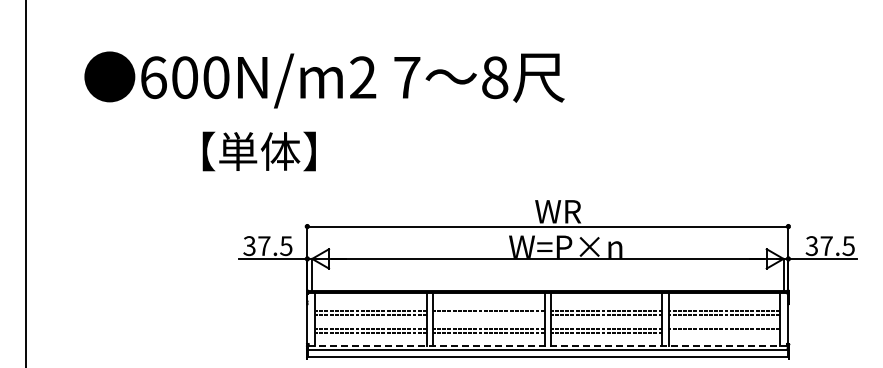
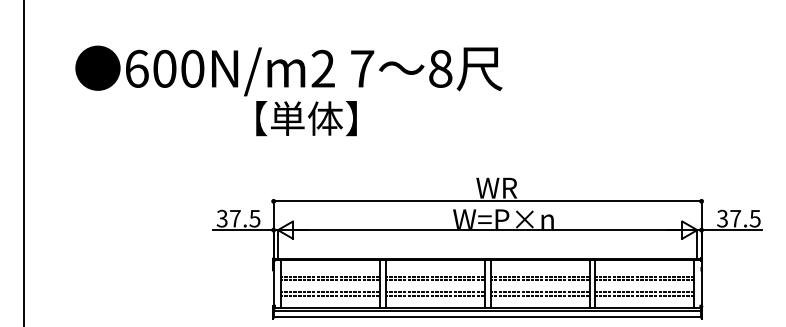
text: (258, 151) -> (305, 118), moved
line: (488, 314) -> (434, 279), added
line: (724, 332) -> (644, 295), added
line: (547, 345) -> (487, 307), dashed -> solid

